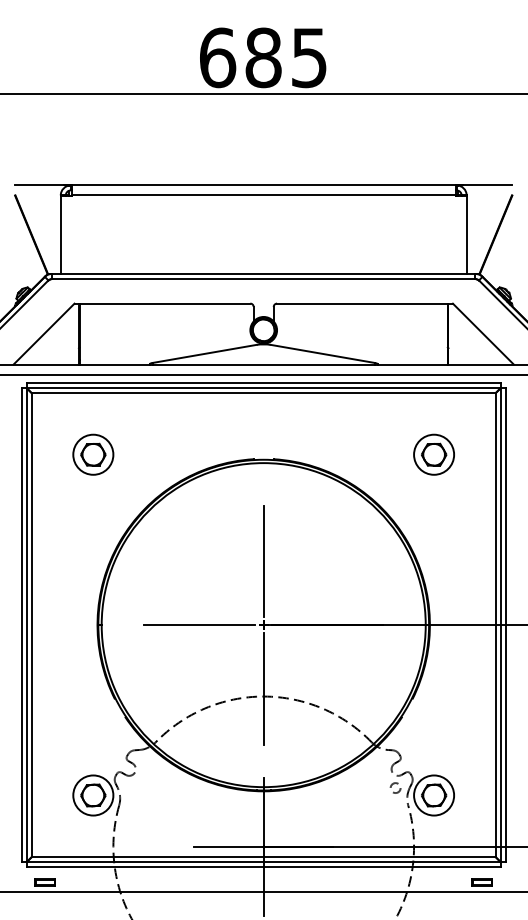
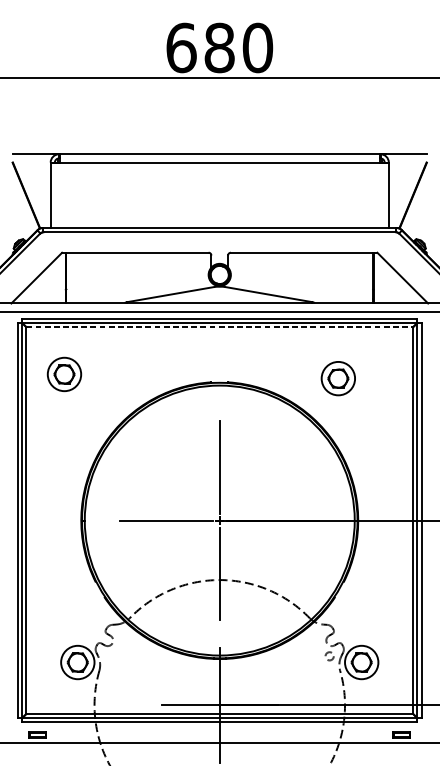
text: (309, 57) -> (257, 47), 685 -> 680
line: (264, 392) -> (220, 326), solid -> dashed
part: (93, 454) -> (64, 374), moved
part: (433, 454) -> (337, 378), moved

